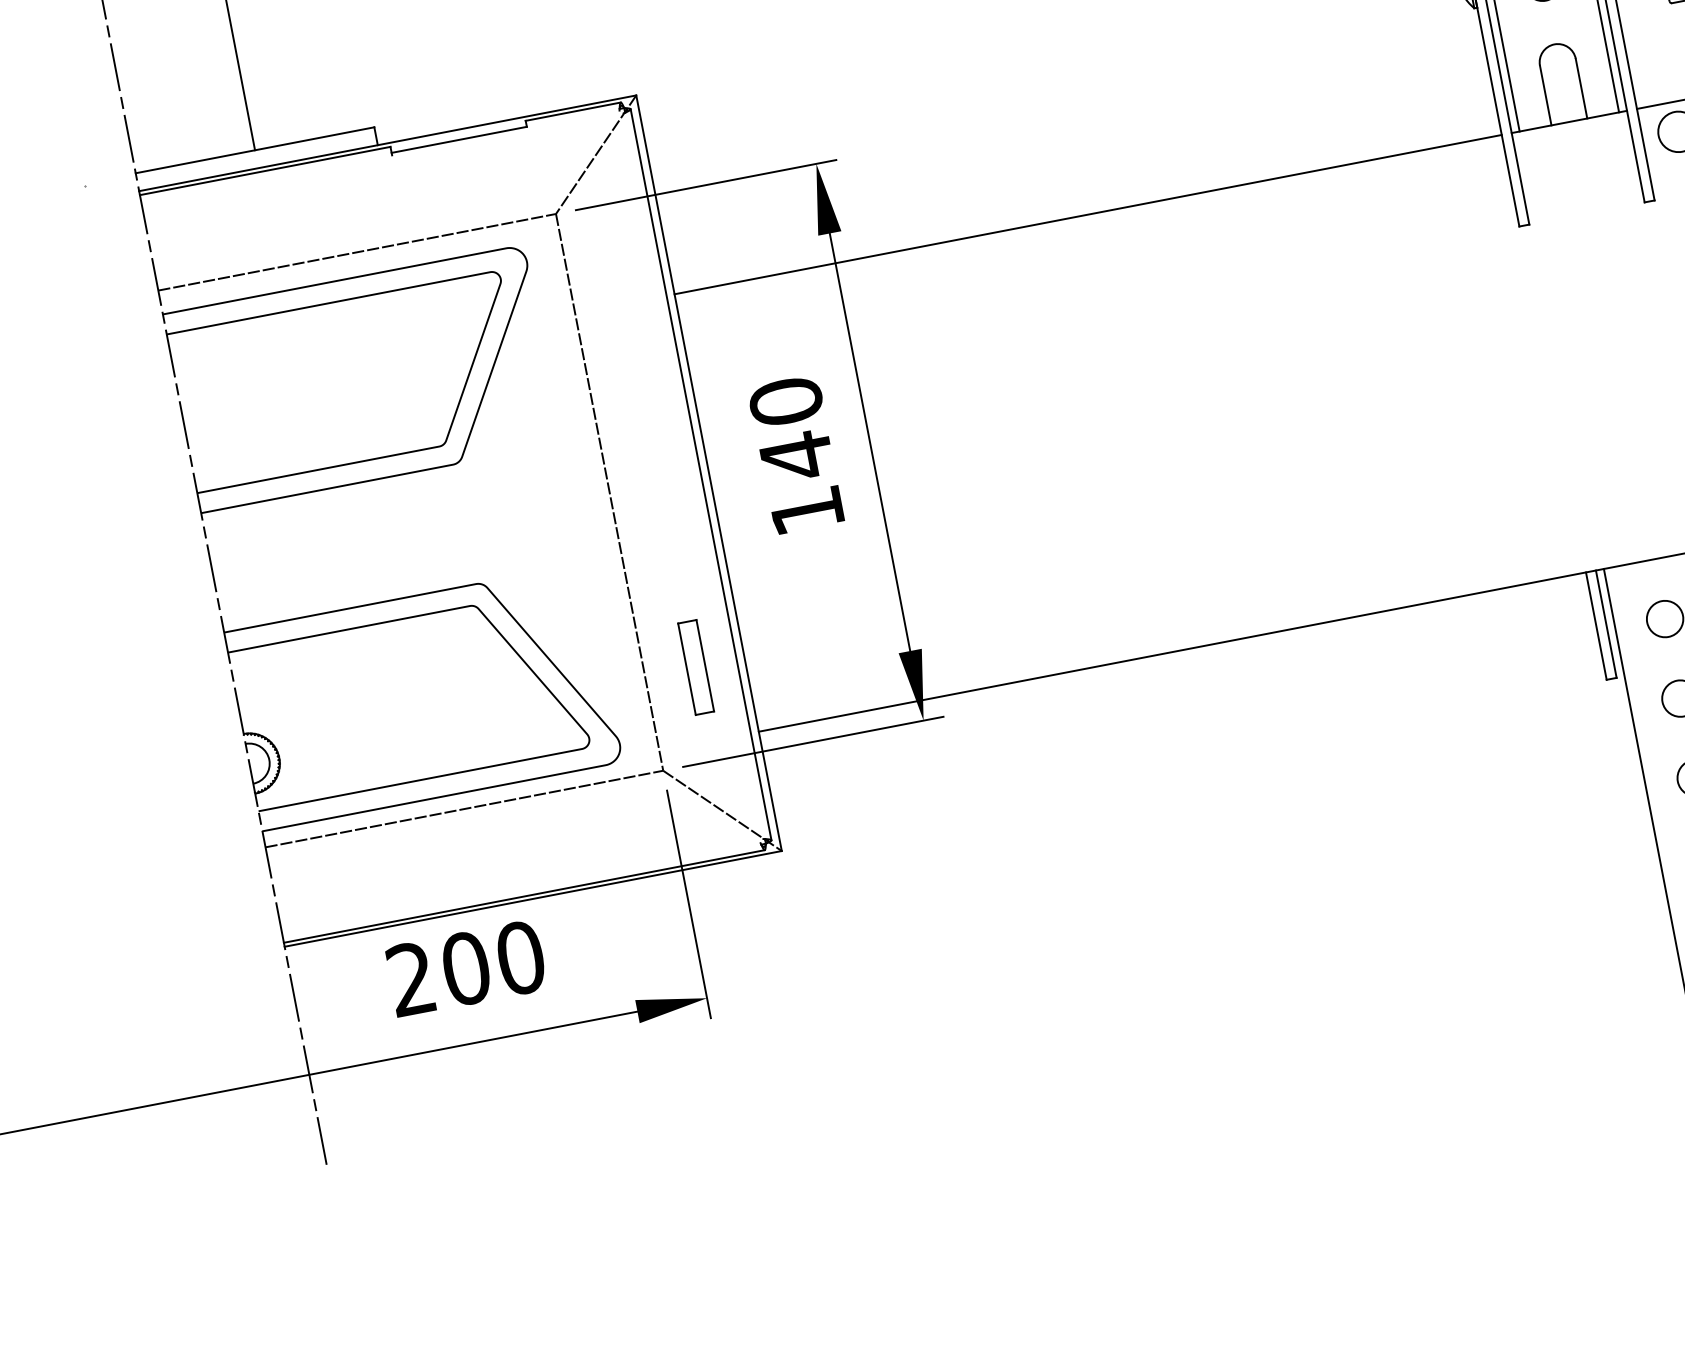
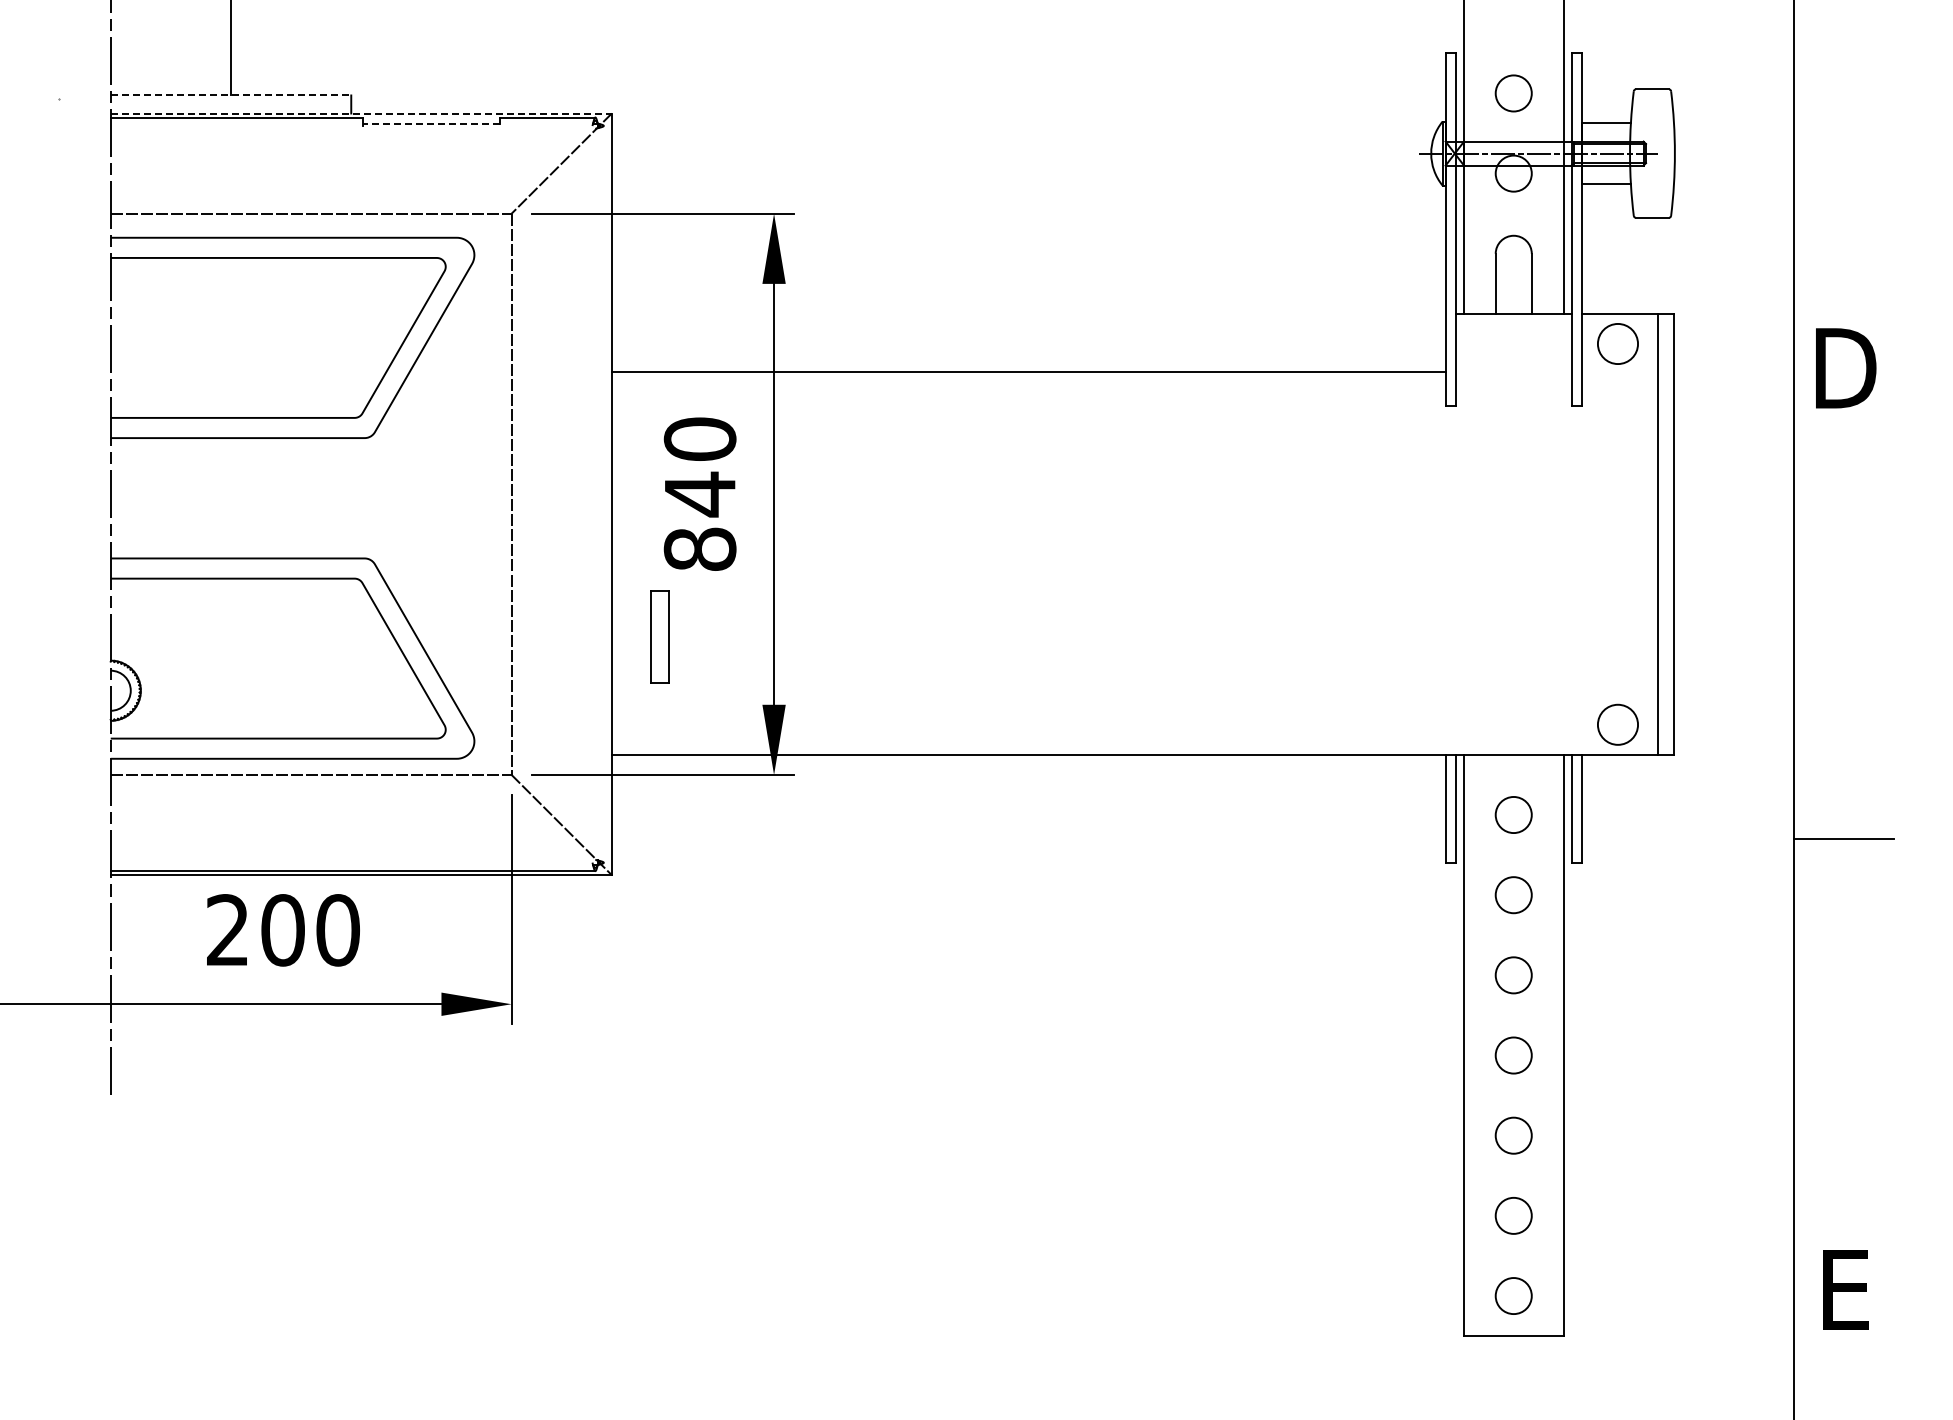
line: (458, 139) -> (430, 123), solid -> dashed
line: (387, 143) -> (361, 113), solid -> dashed
line: (255, 150) -> (231, 95), solid -> dashed
line: (1087, 214) -> (1028, 371), moved
line: (700, 473) -> (603, 493), removed
text: (806, 510) -> (699, 548), 140 -> 840
part: (695, 667) -> (659, 636), moved

